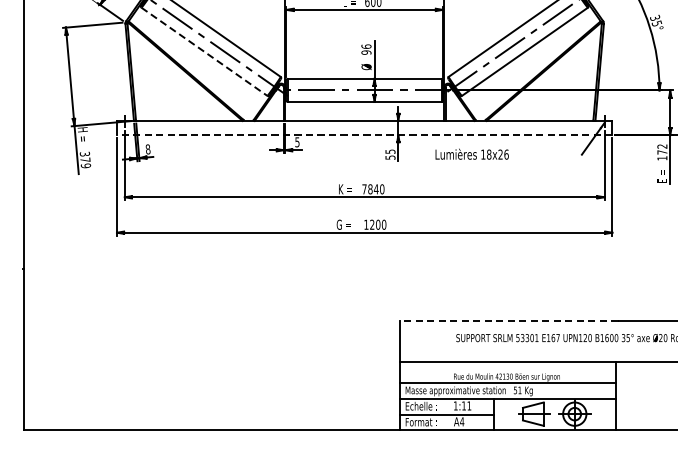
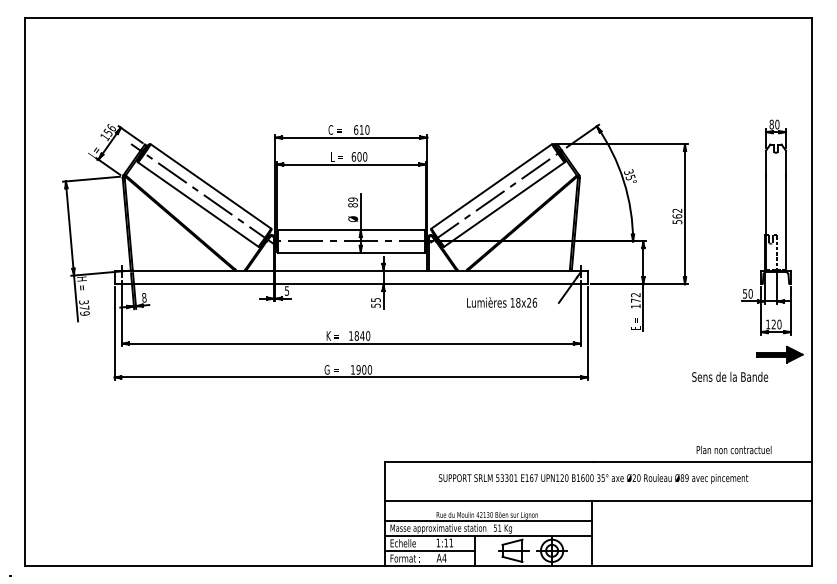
text: (365, 49) -> (352, 202), 96 -> 89
line: (204, 51) -> (198, 204), dashed -> solid
line: (364, 135) -> (351, 284), dashed -> solid
text: (472, 154) -> (502, 302), moved
text: (364, 188) -> (351, 335), 7840 -> 1840
text: (372, 224) -> (358, 369), 1200 -> 1900
line: (509, 321) -> (489, 462), dashed -> solid

